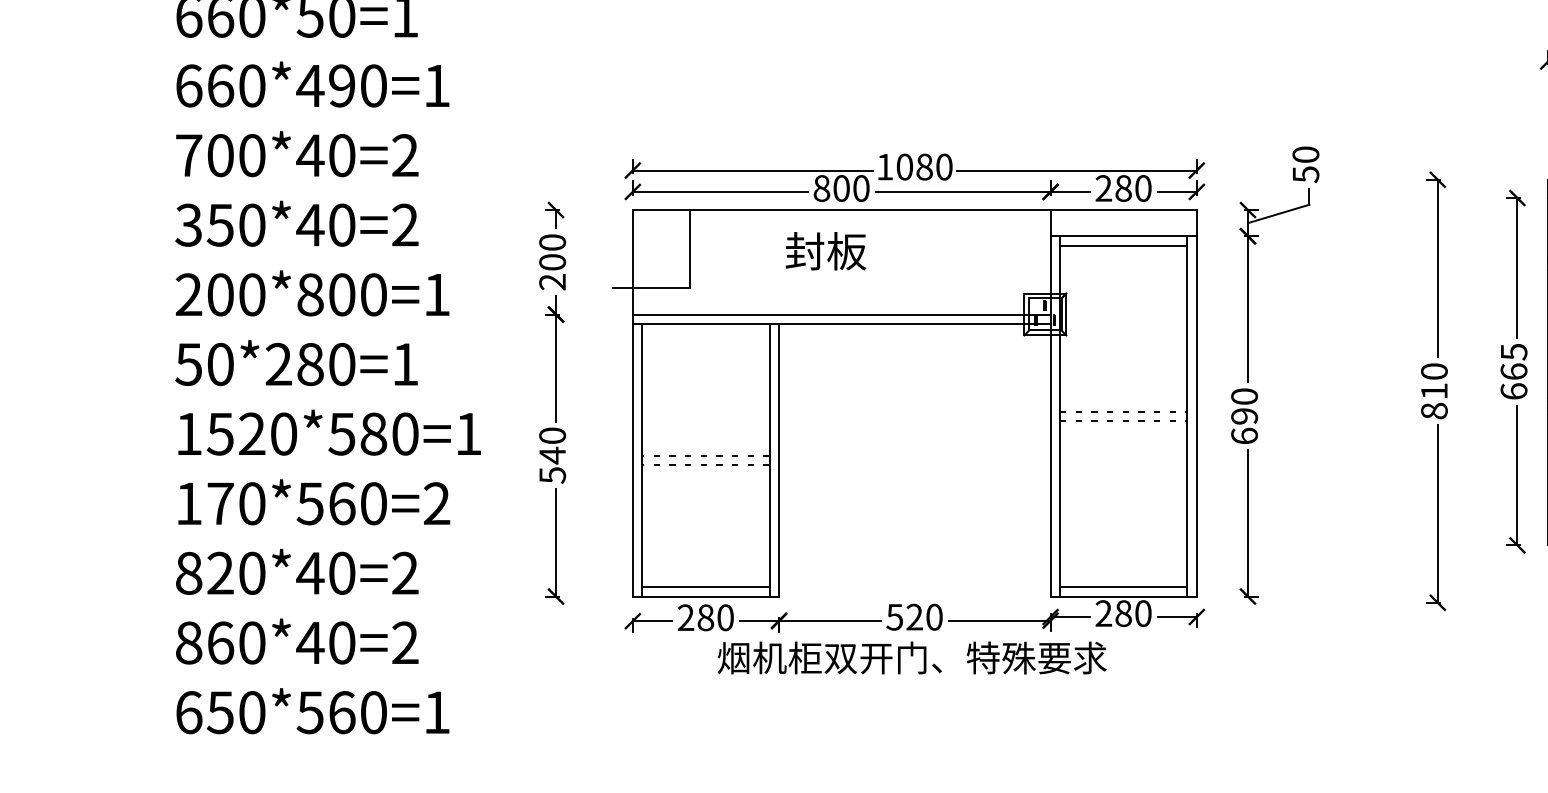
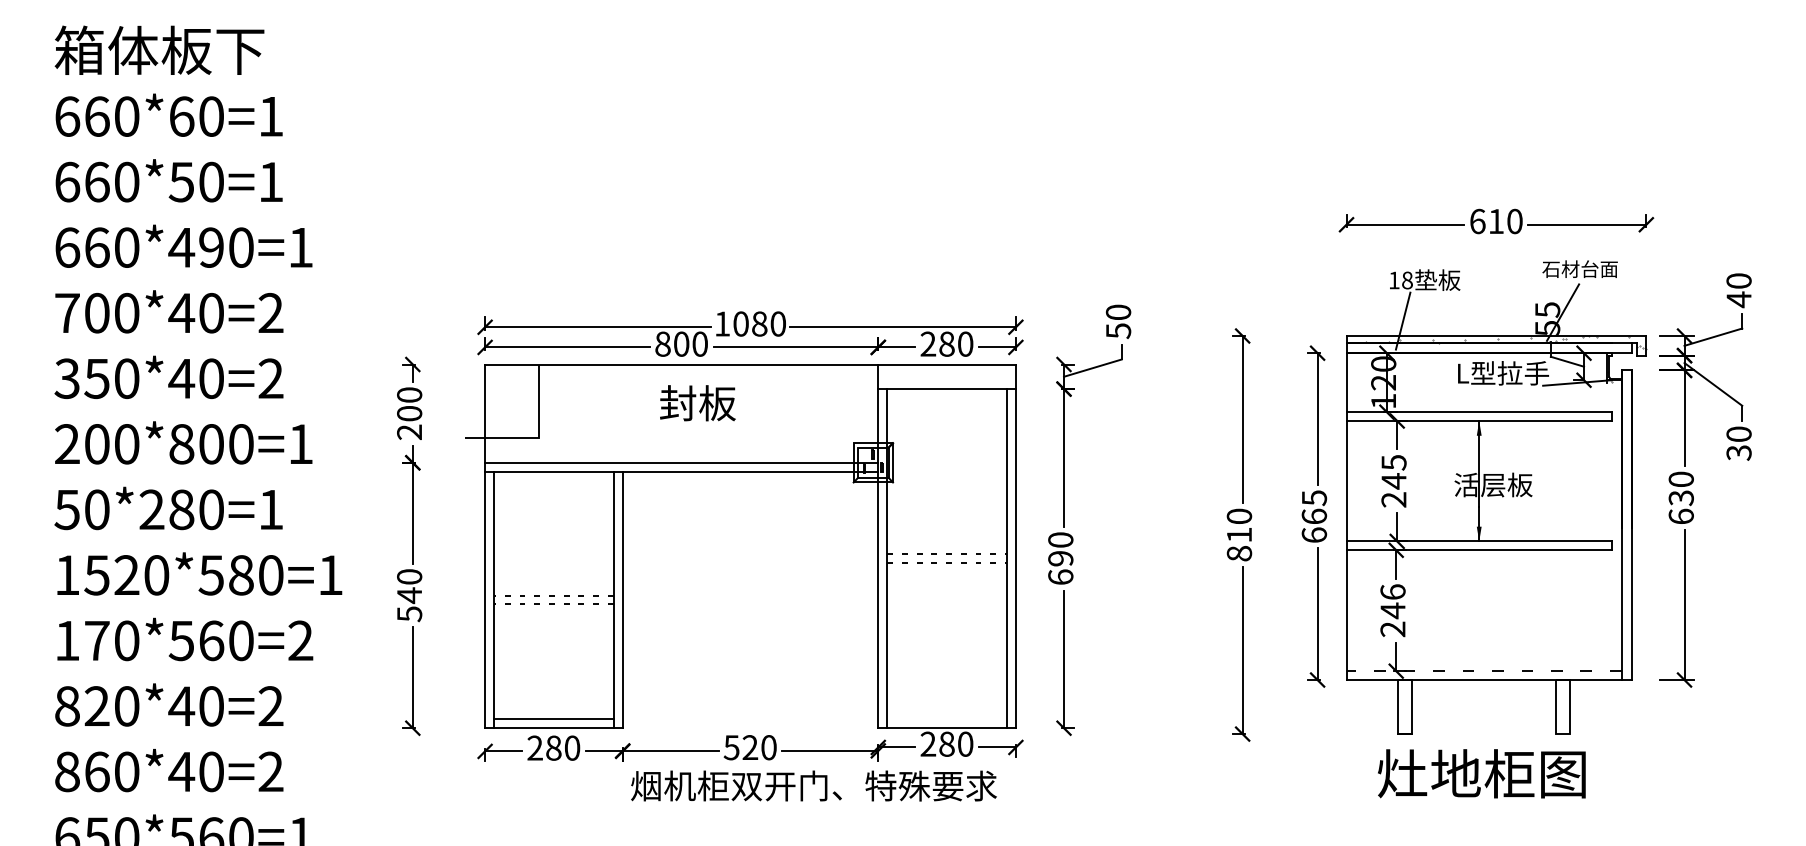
line: (1124, 245) -> (947, 397), removed
text: (825, 251) -> (697, 403), moved
line: (1124, 587) -> (947, 719), removed
text: (911, 657) -> (813, 785), moved

